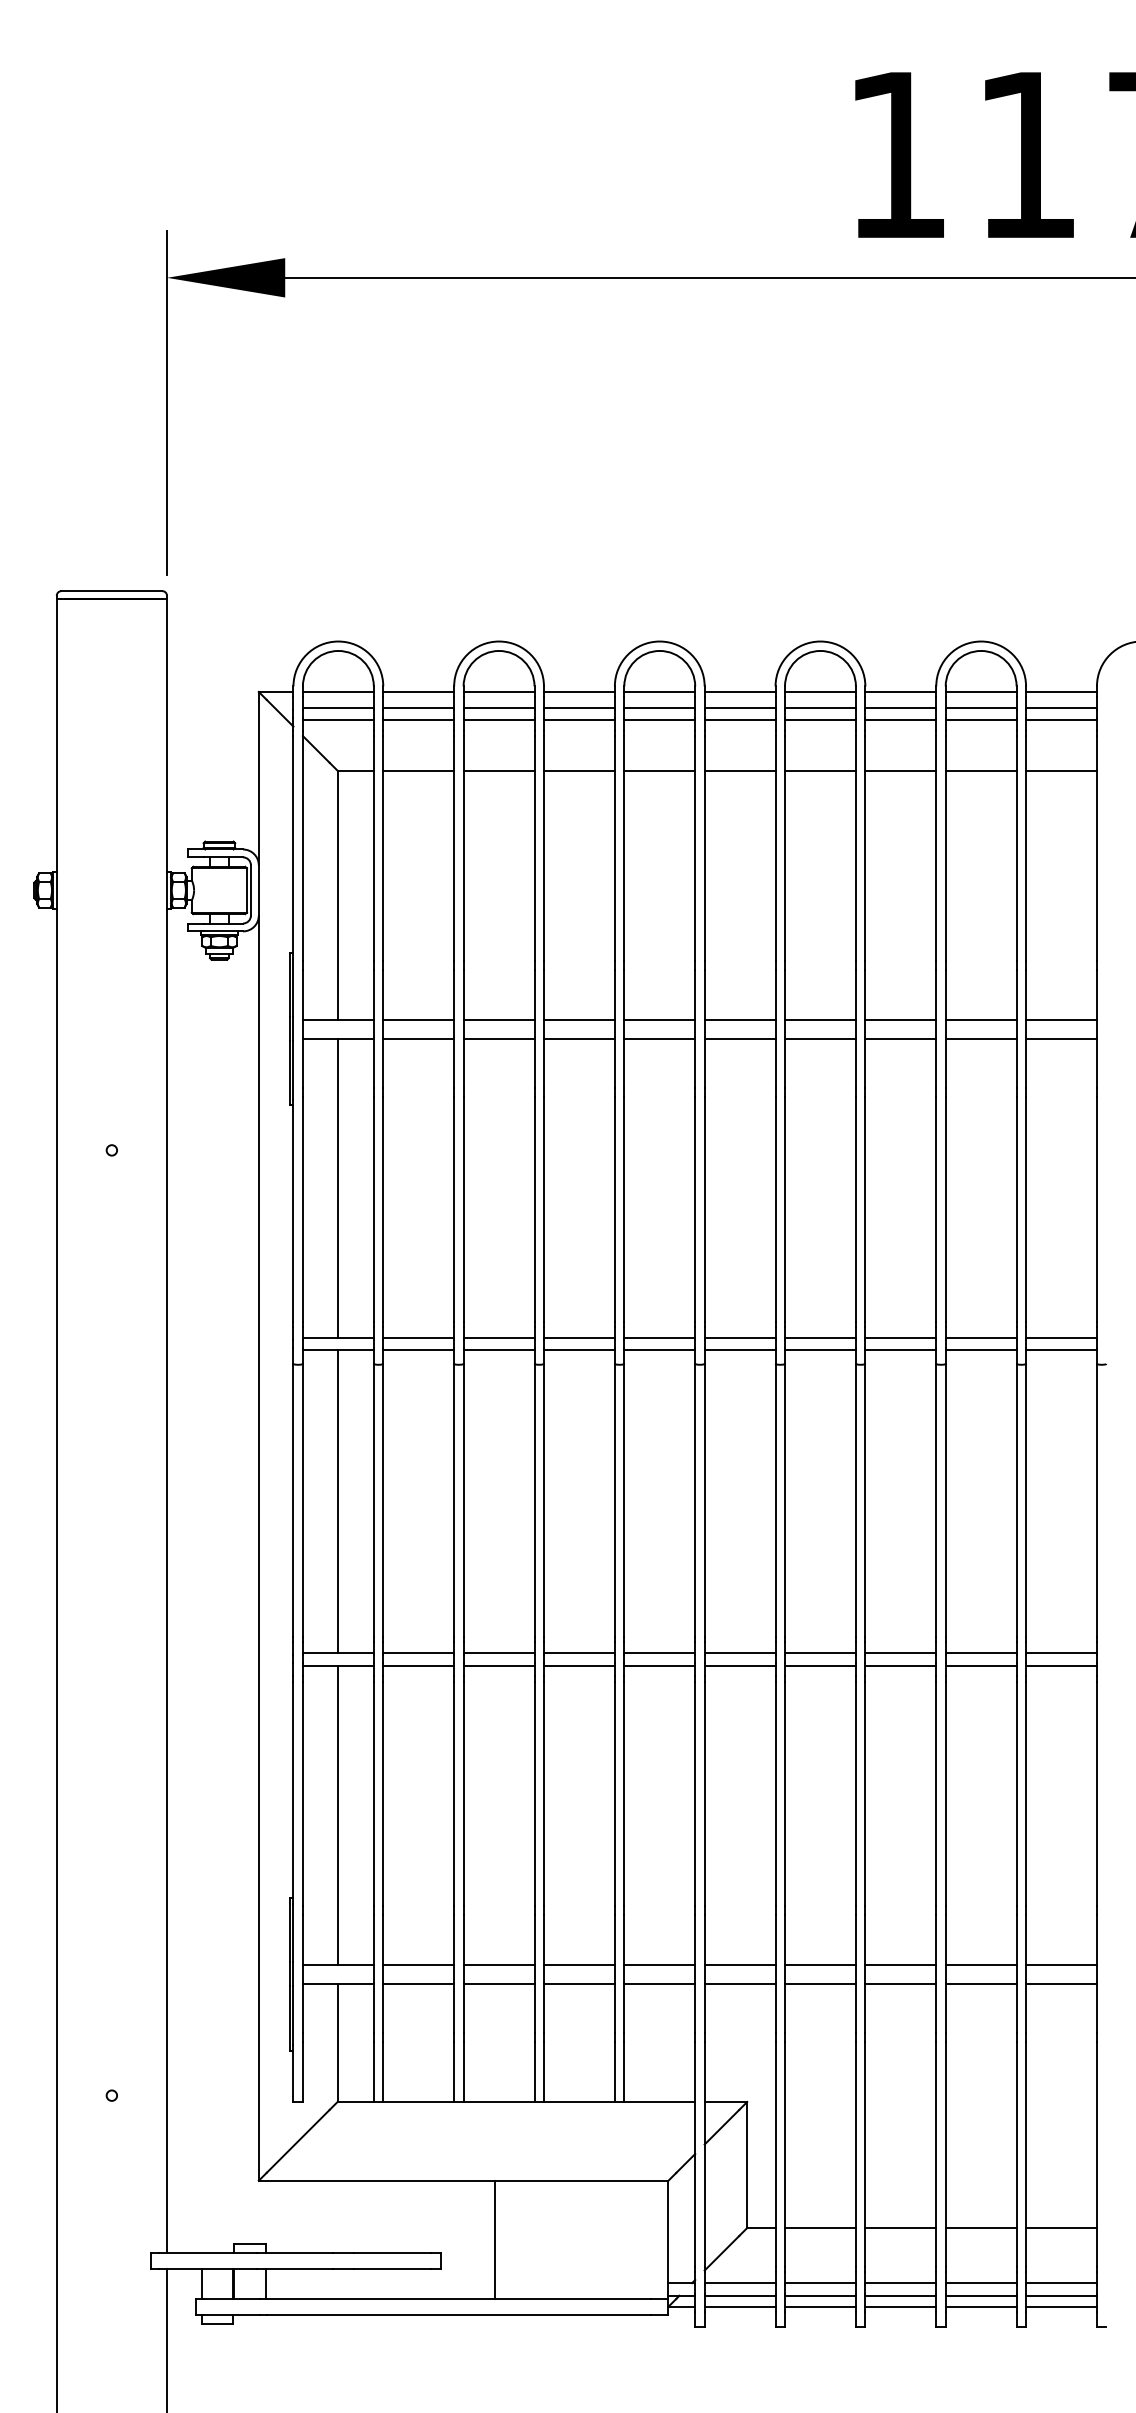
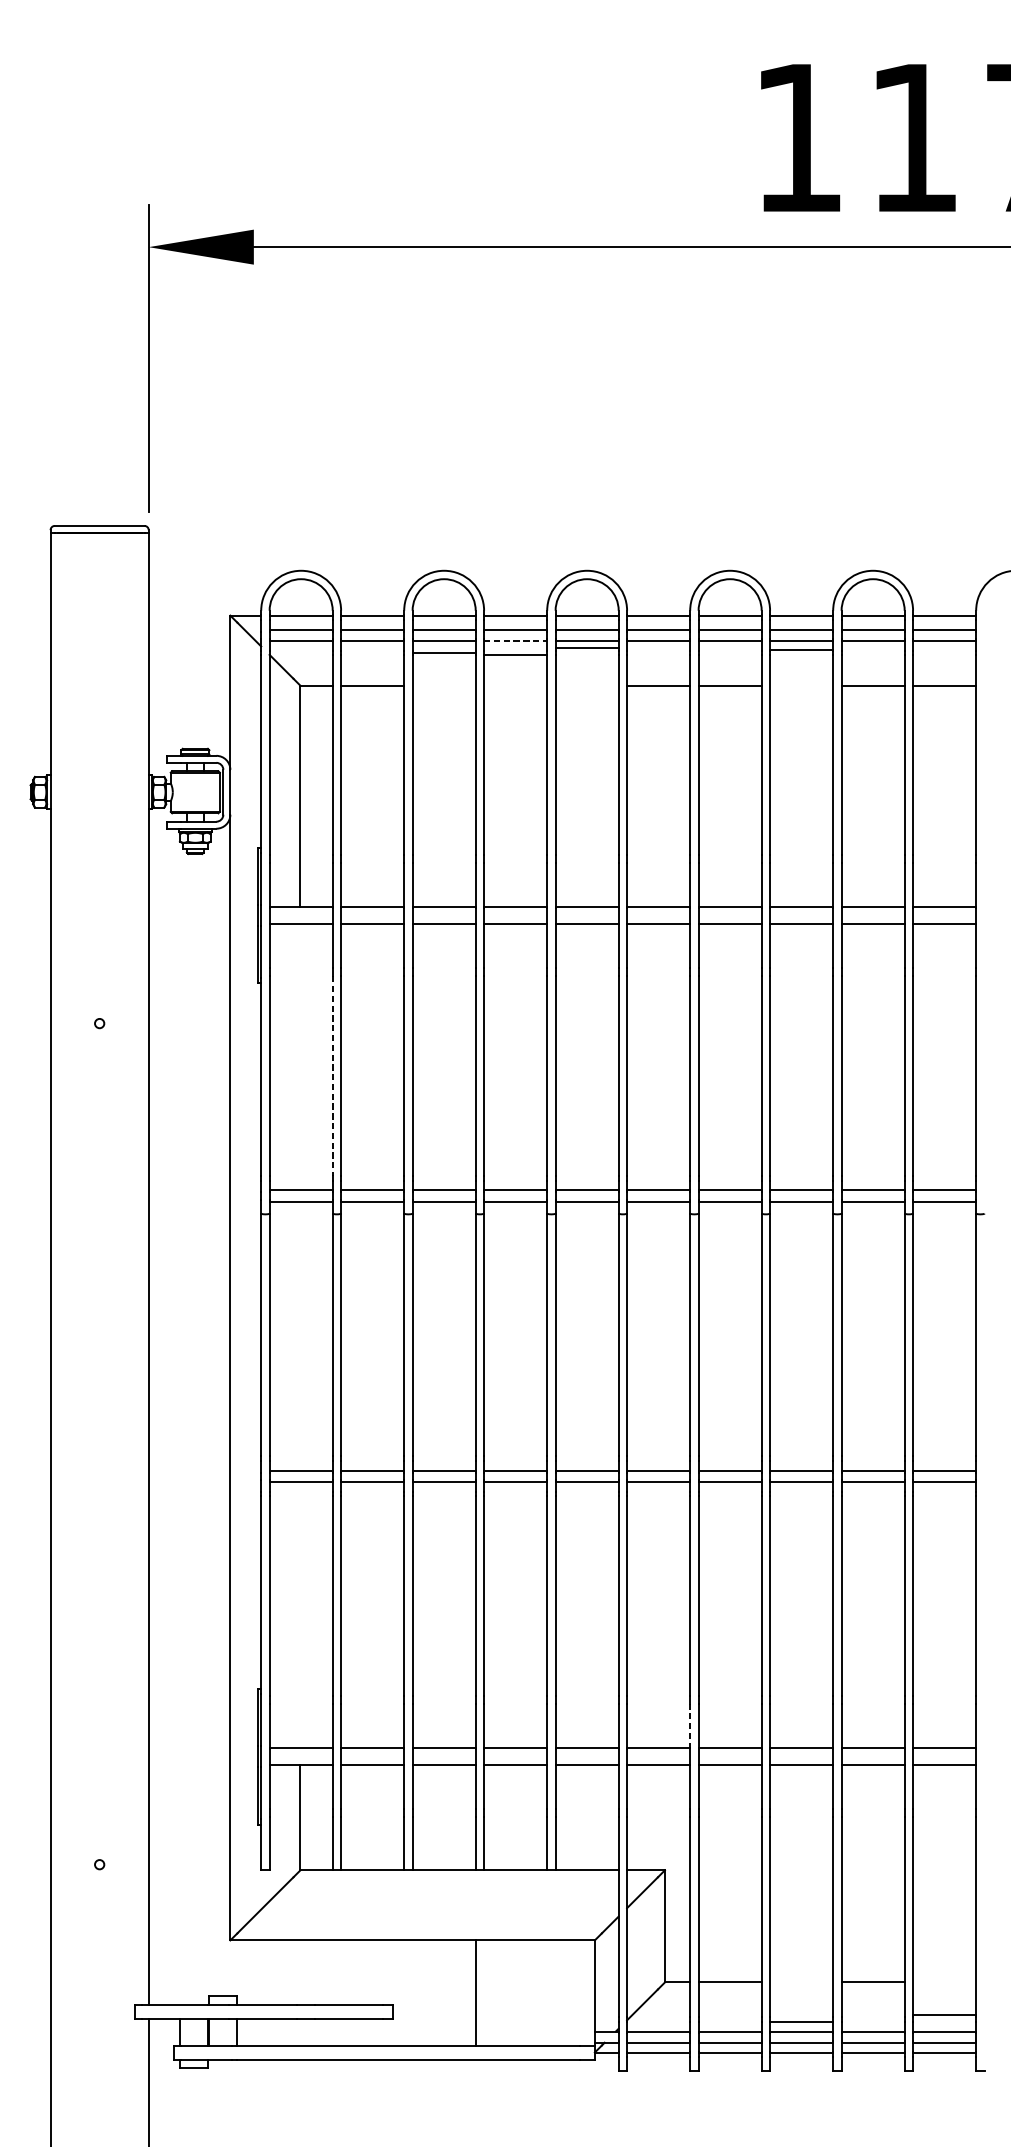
line: (579, 720) -> (515, 641), solid -> dashed
line: (498, 770) -> (443, 652), moved
line: (578, 770) -> (514, 654), moved
line: (659, 770) -> (586, 648), moved
line: (900, 770) -> (801, 649), moved
line: (337, 1187) -> (300, 1056), removed
line: (373, 1209) -> (332, 1076), solid -> dashed
line: (337, 1501) -> (300, 1335), removed
line: (337, 1814) -> (300, 1614), removed
line: (775, 1939) -> (690, 1725), solid -> dashed
line: (900, 2228) -> (801, 2022), moved
line: (1061, 2228) -> (944, 2015), moved
line: (495, 2239) -> (476, 1992), moved

